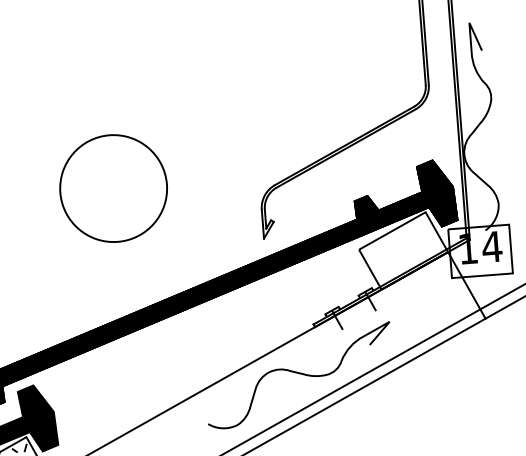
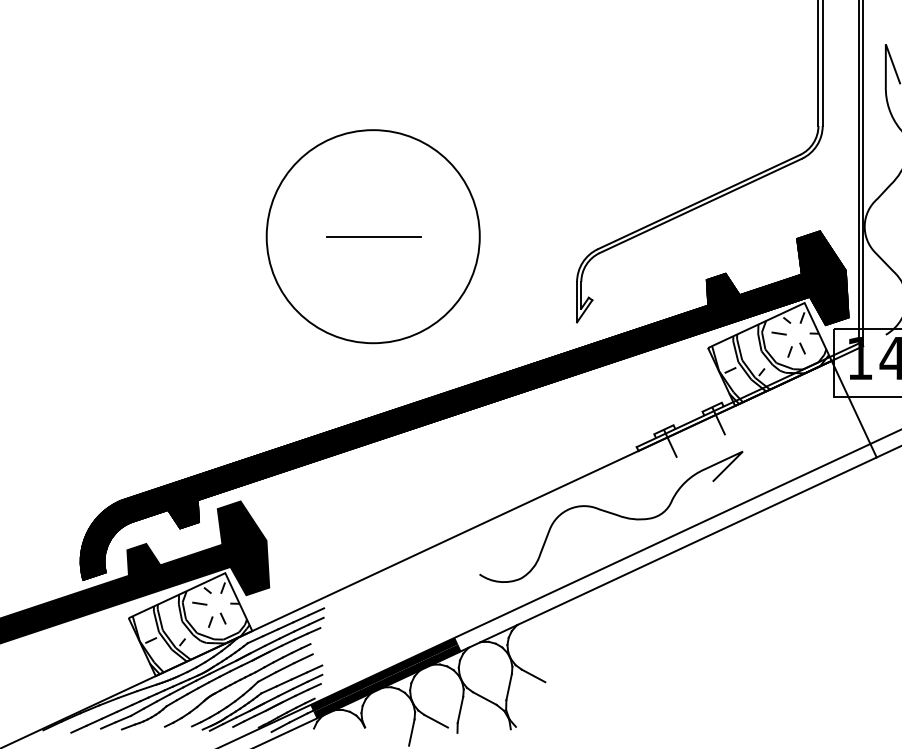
circle: (113, 188) -> (372, 236), size x1.43
line: (113, 188) -> (373, 236), added
hatch: (402, 253) -> (768, 358), added

